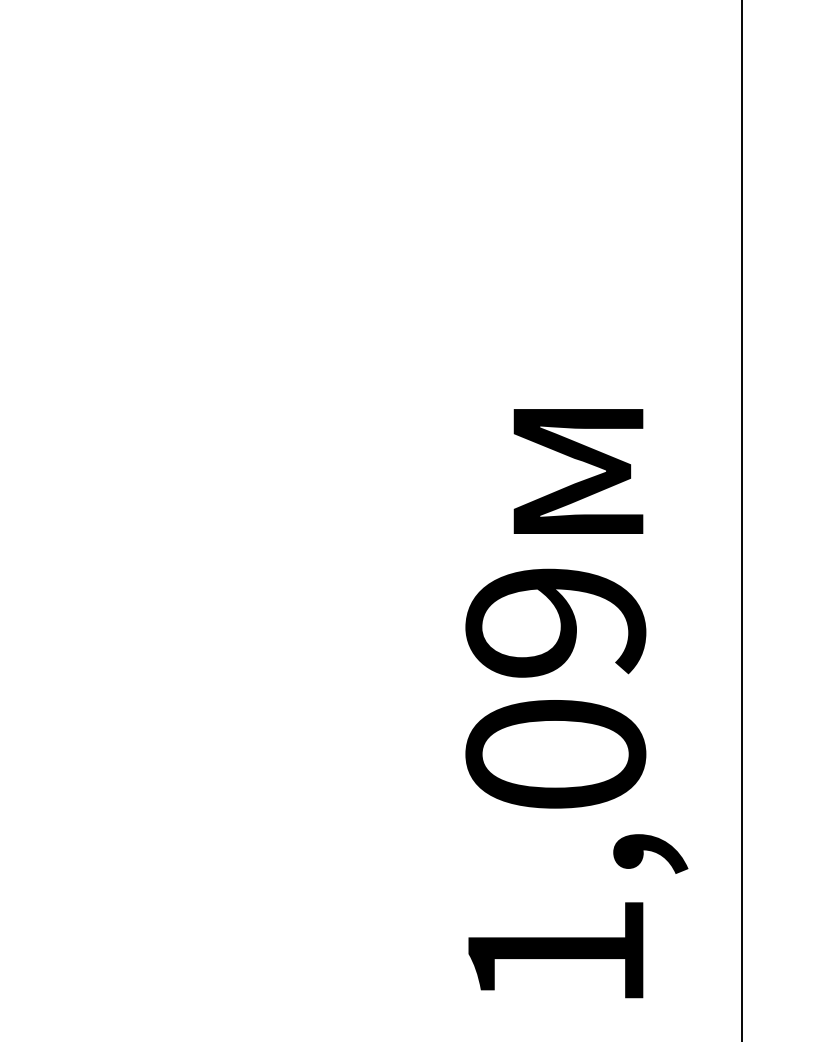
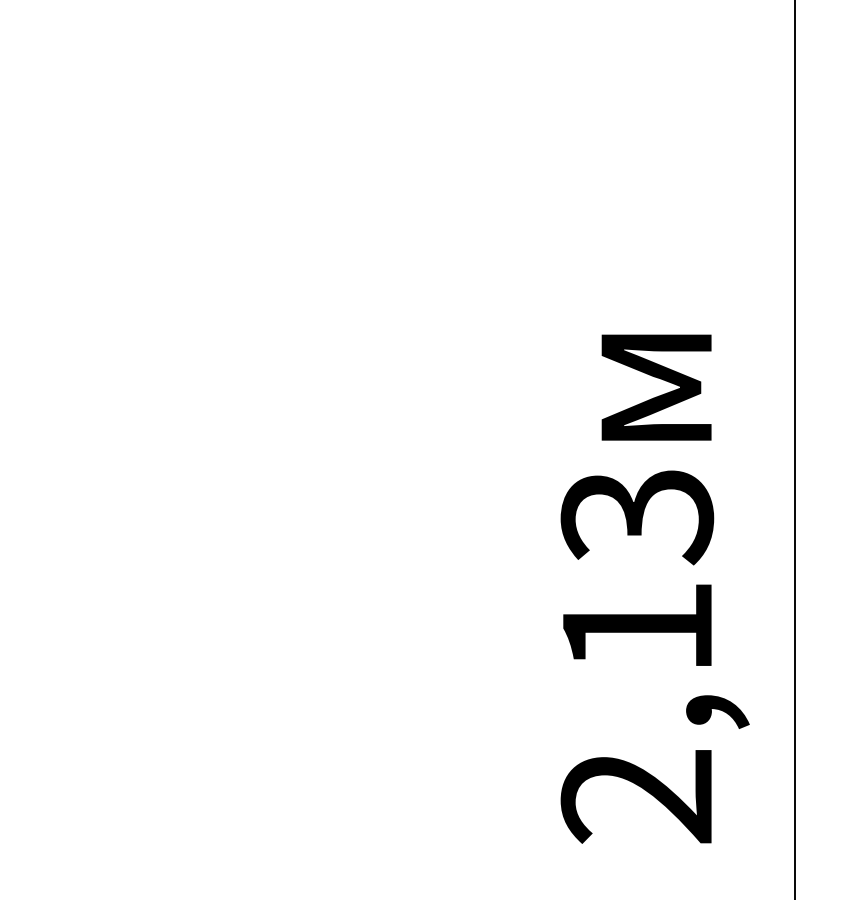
text: (555, 788) -> (637, 656), 1,09 -> 2,13

